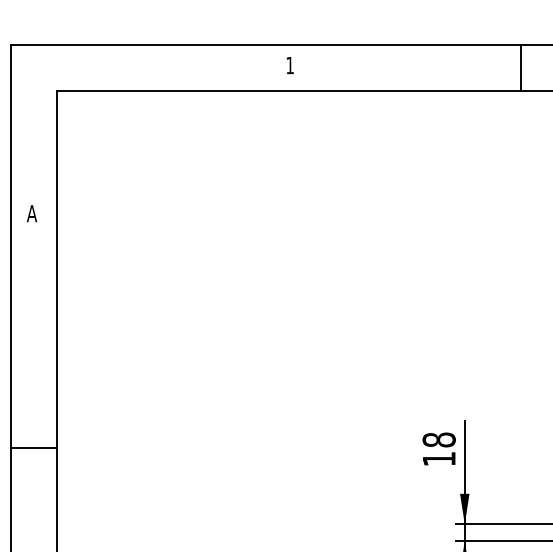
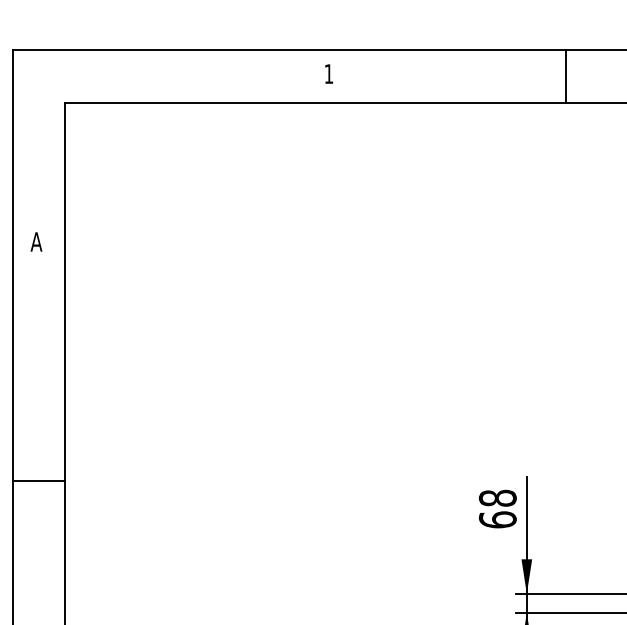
line: (520, 67) -> (566, 76), moved
line: (34, 447) -> (39, 480), moved
text: (438, 458) -> (497, 519), 18 -> 68

